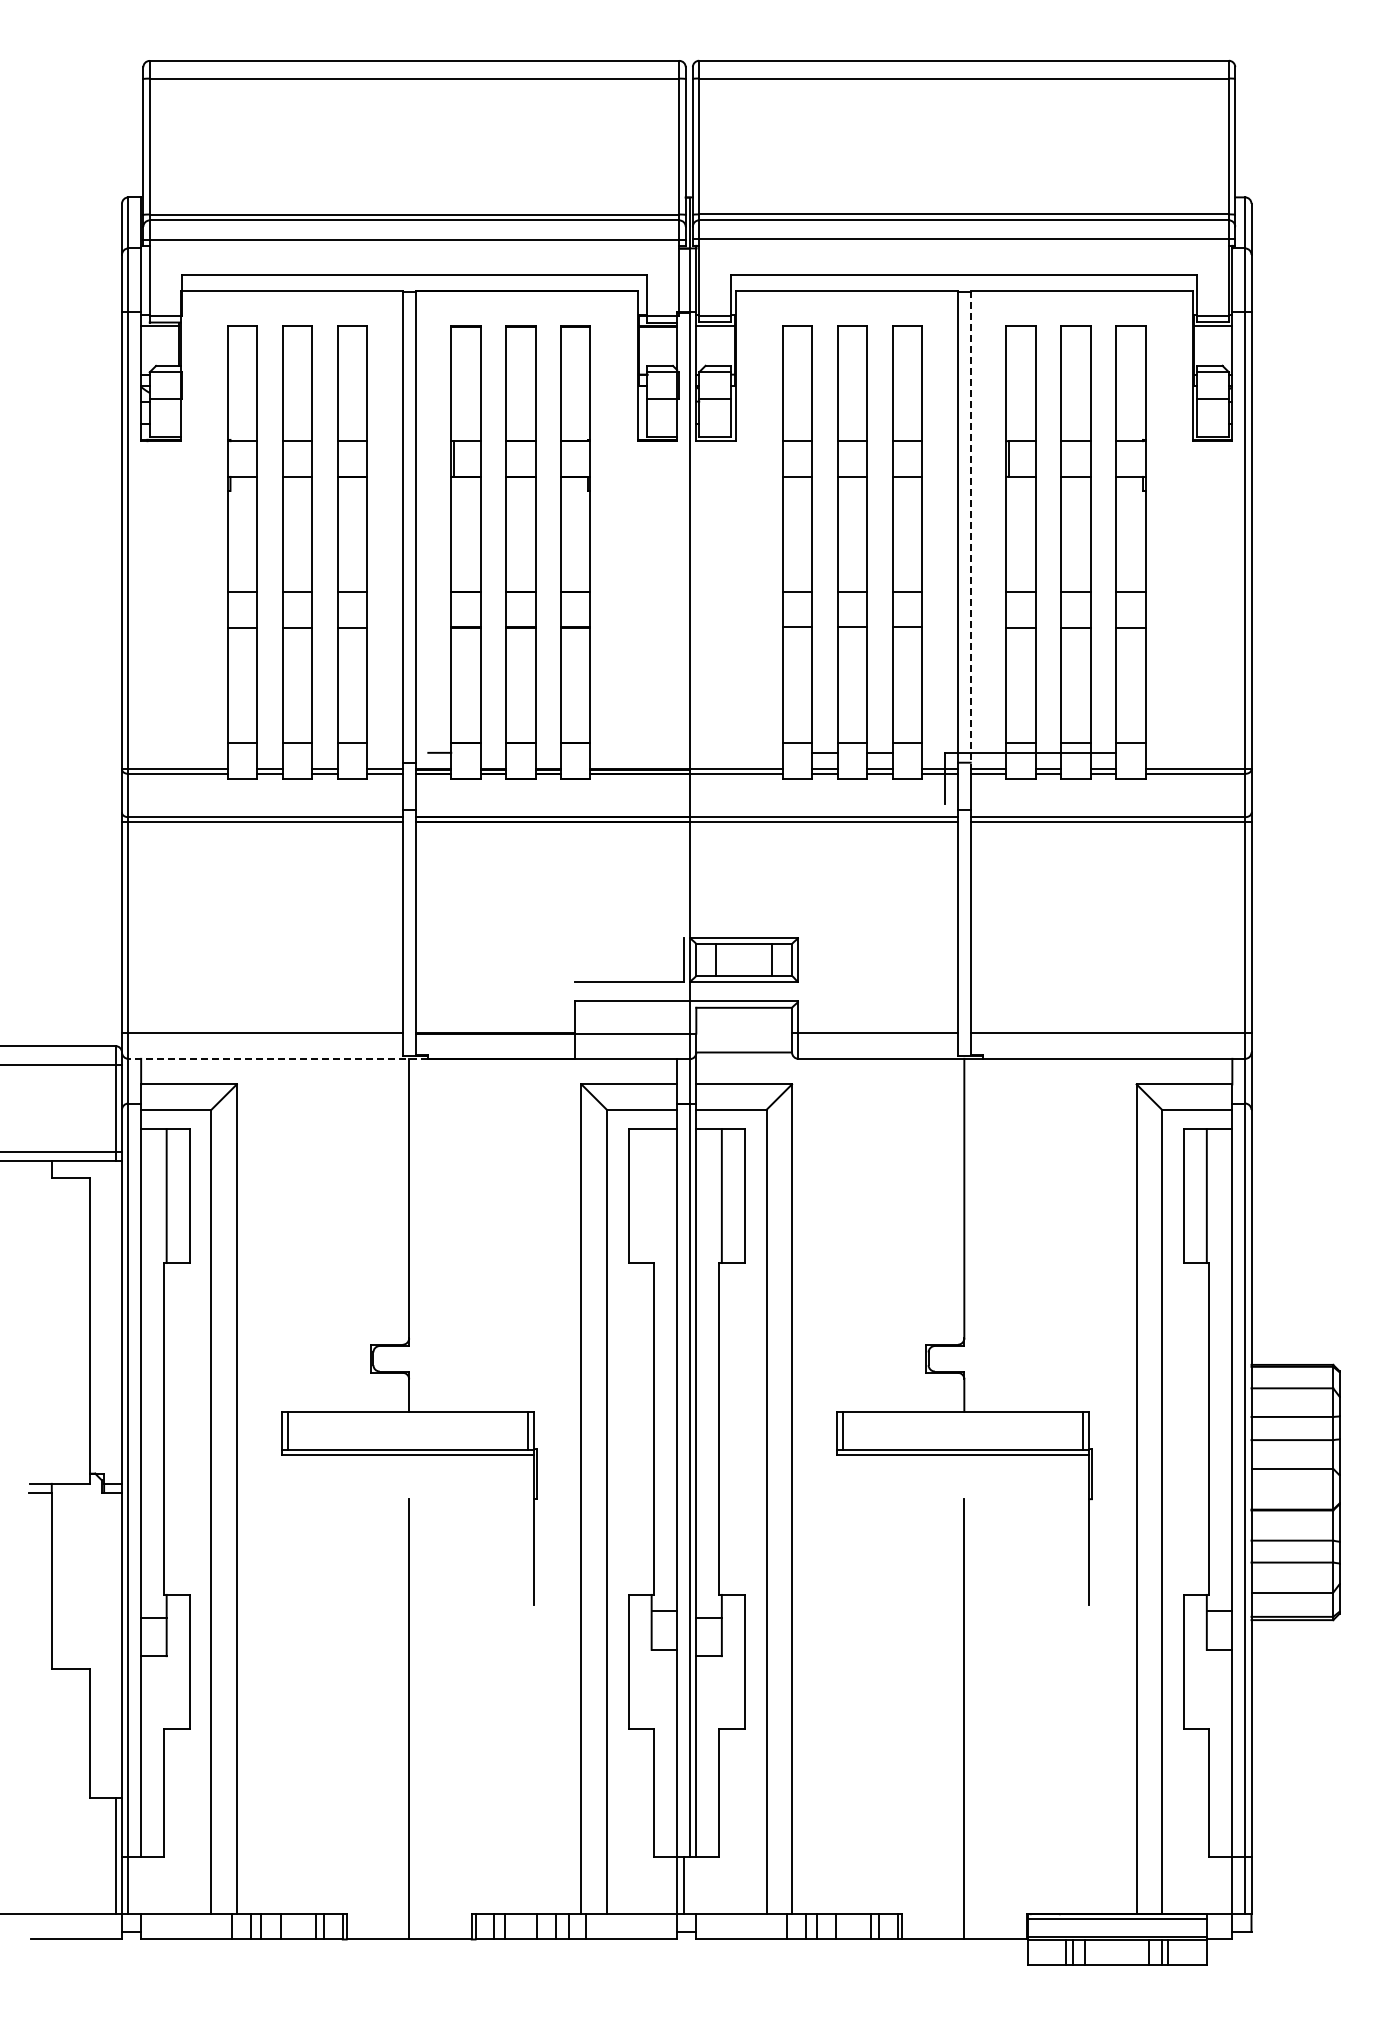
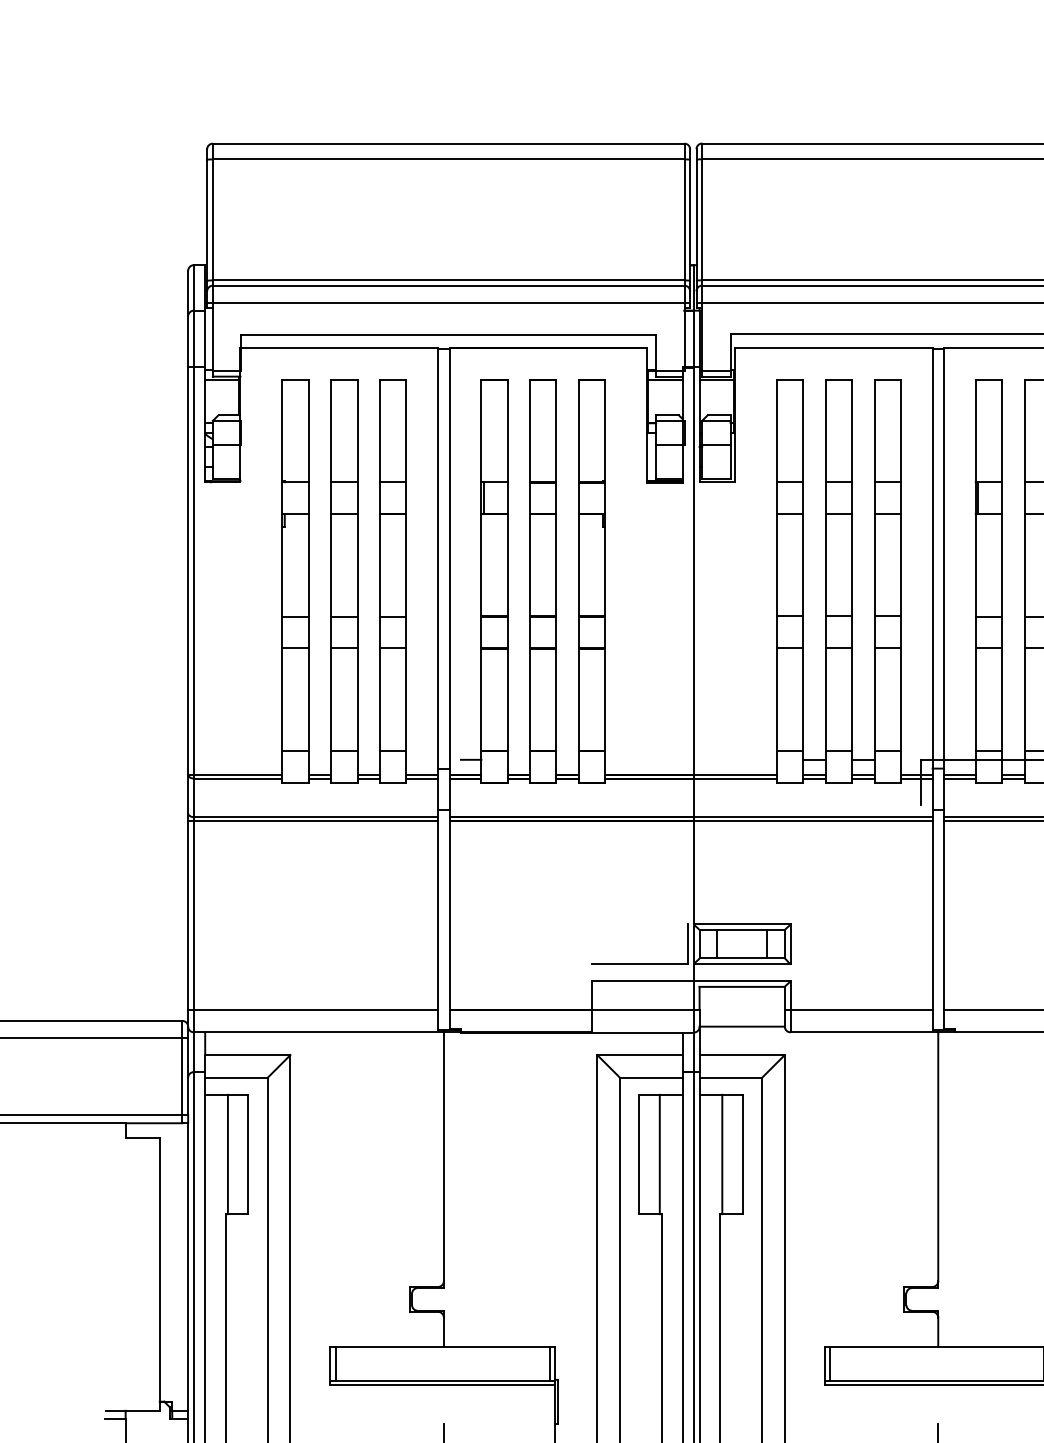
line: (970, 530) -> (943, 561), dashed -> solid
line: (278, 1058) -> (327, 1032), dashed -> solid
line: (651, 1196) -> (659, 1154), added

